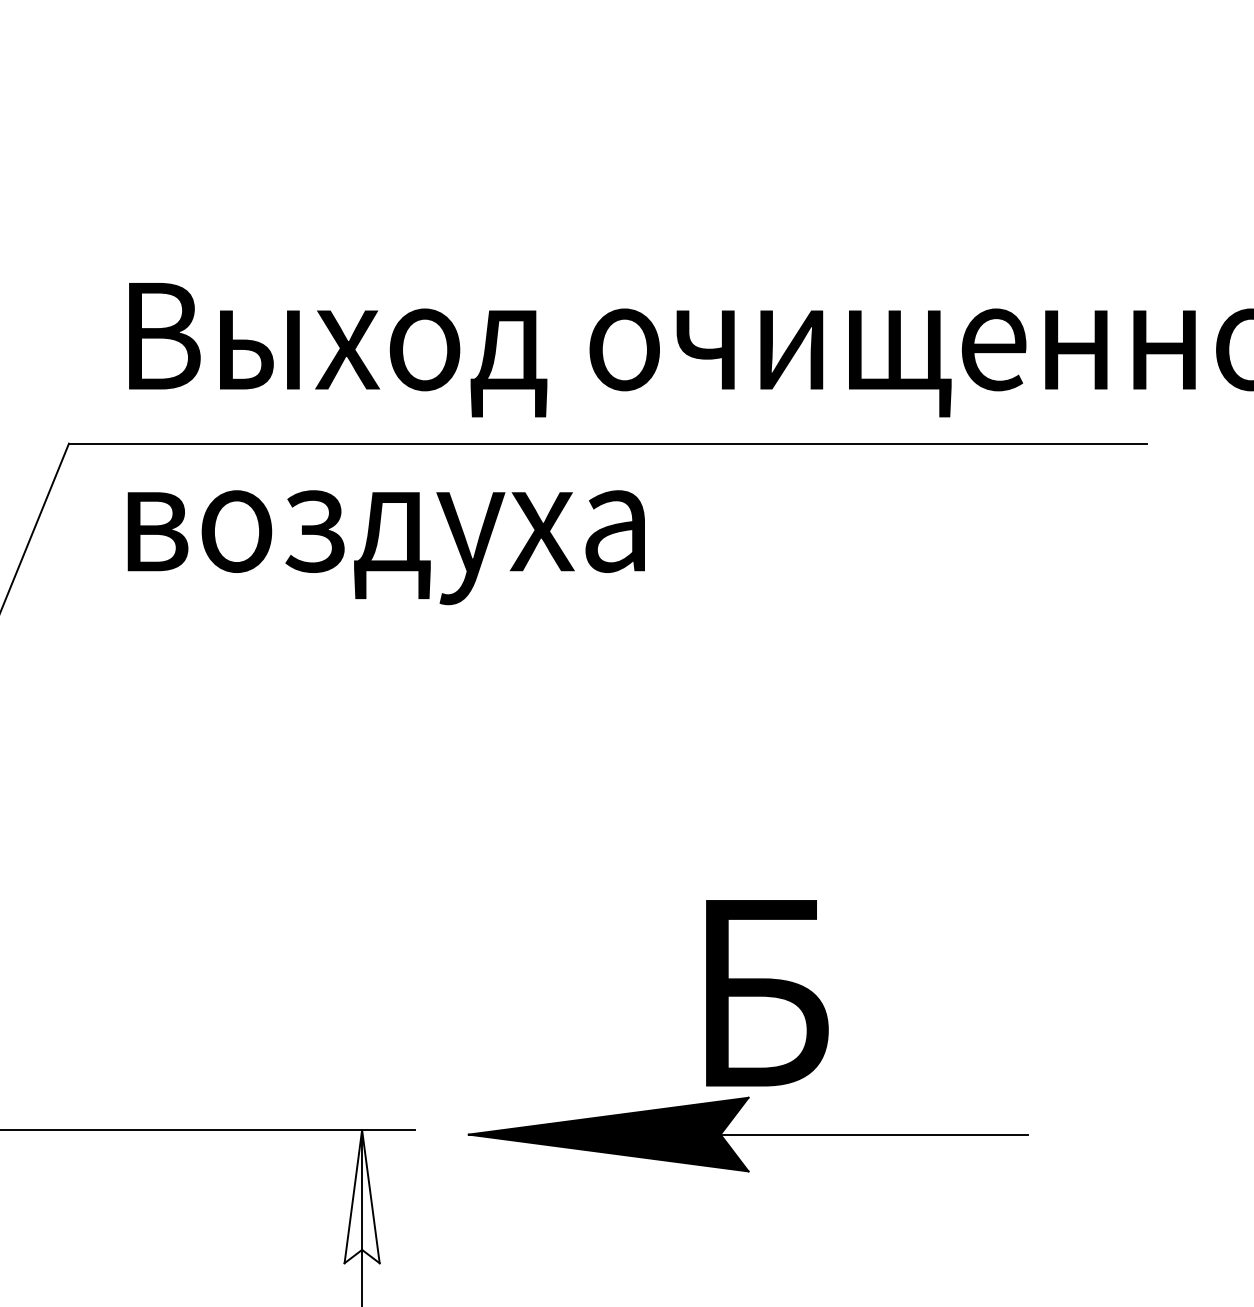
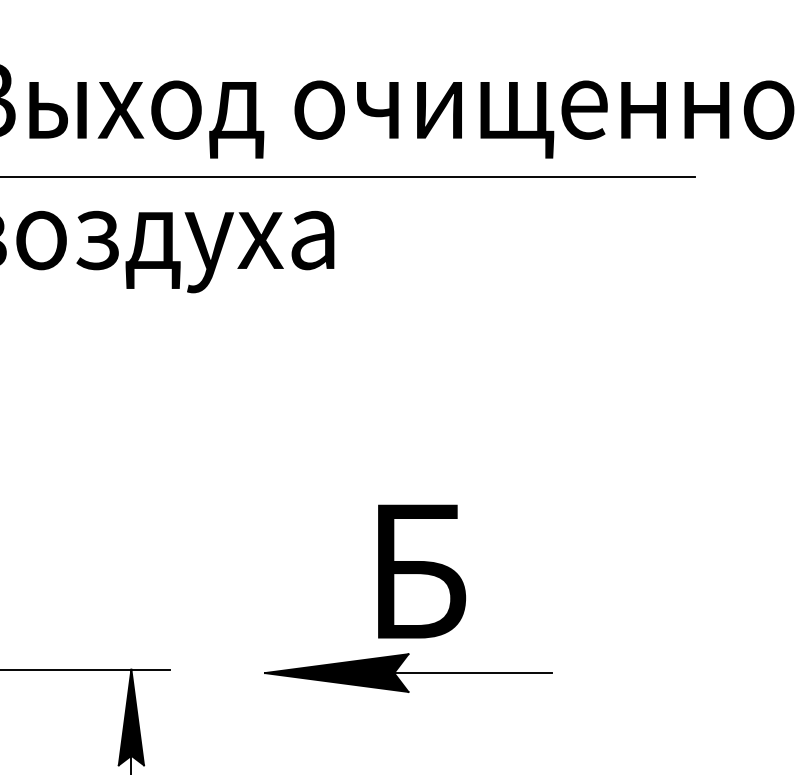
part: (747, 1134) -> (407, 672), size x0.71
fill: (361, 1196) -> (130, 717), added

